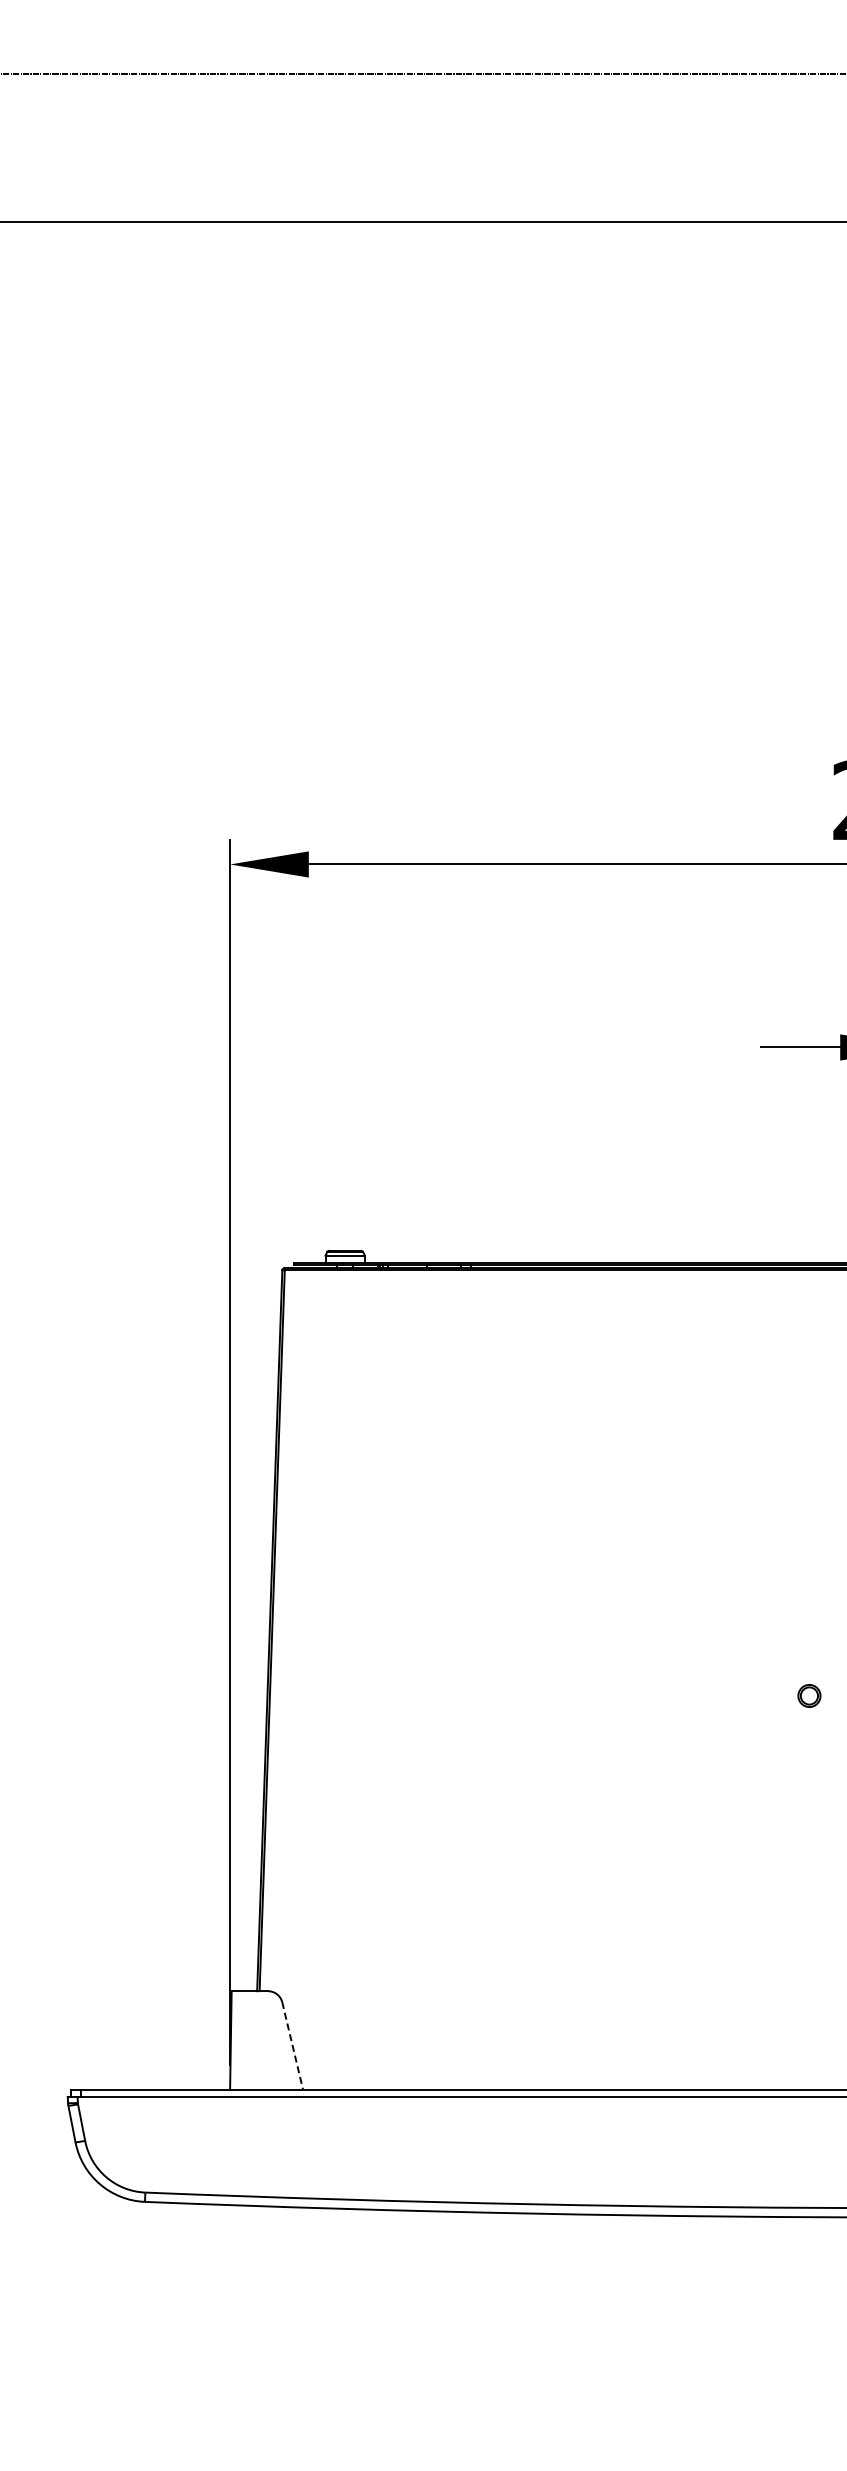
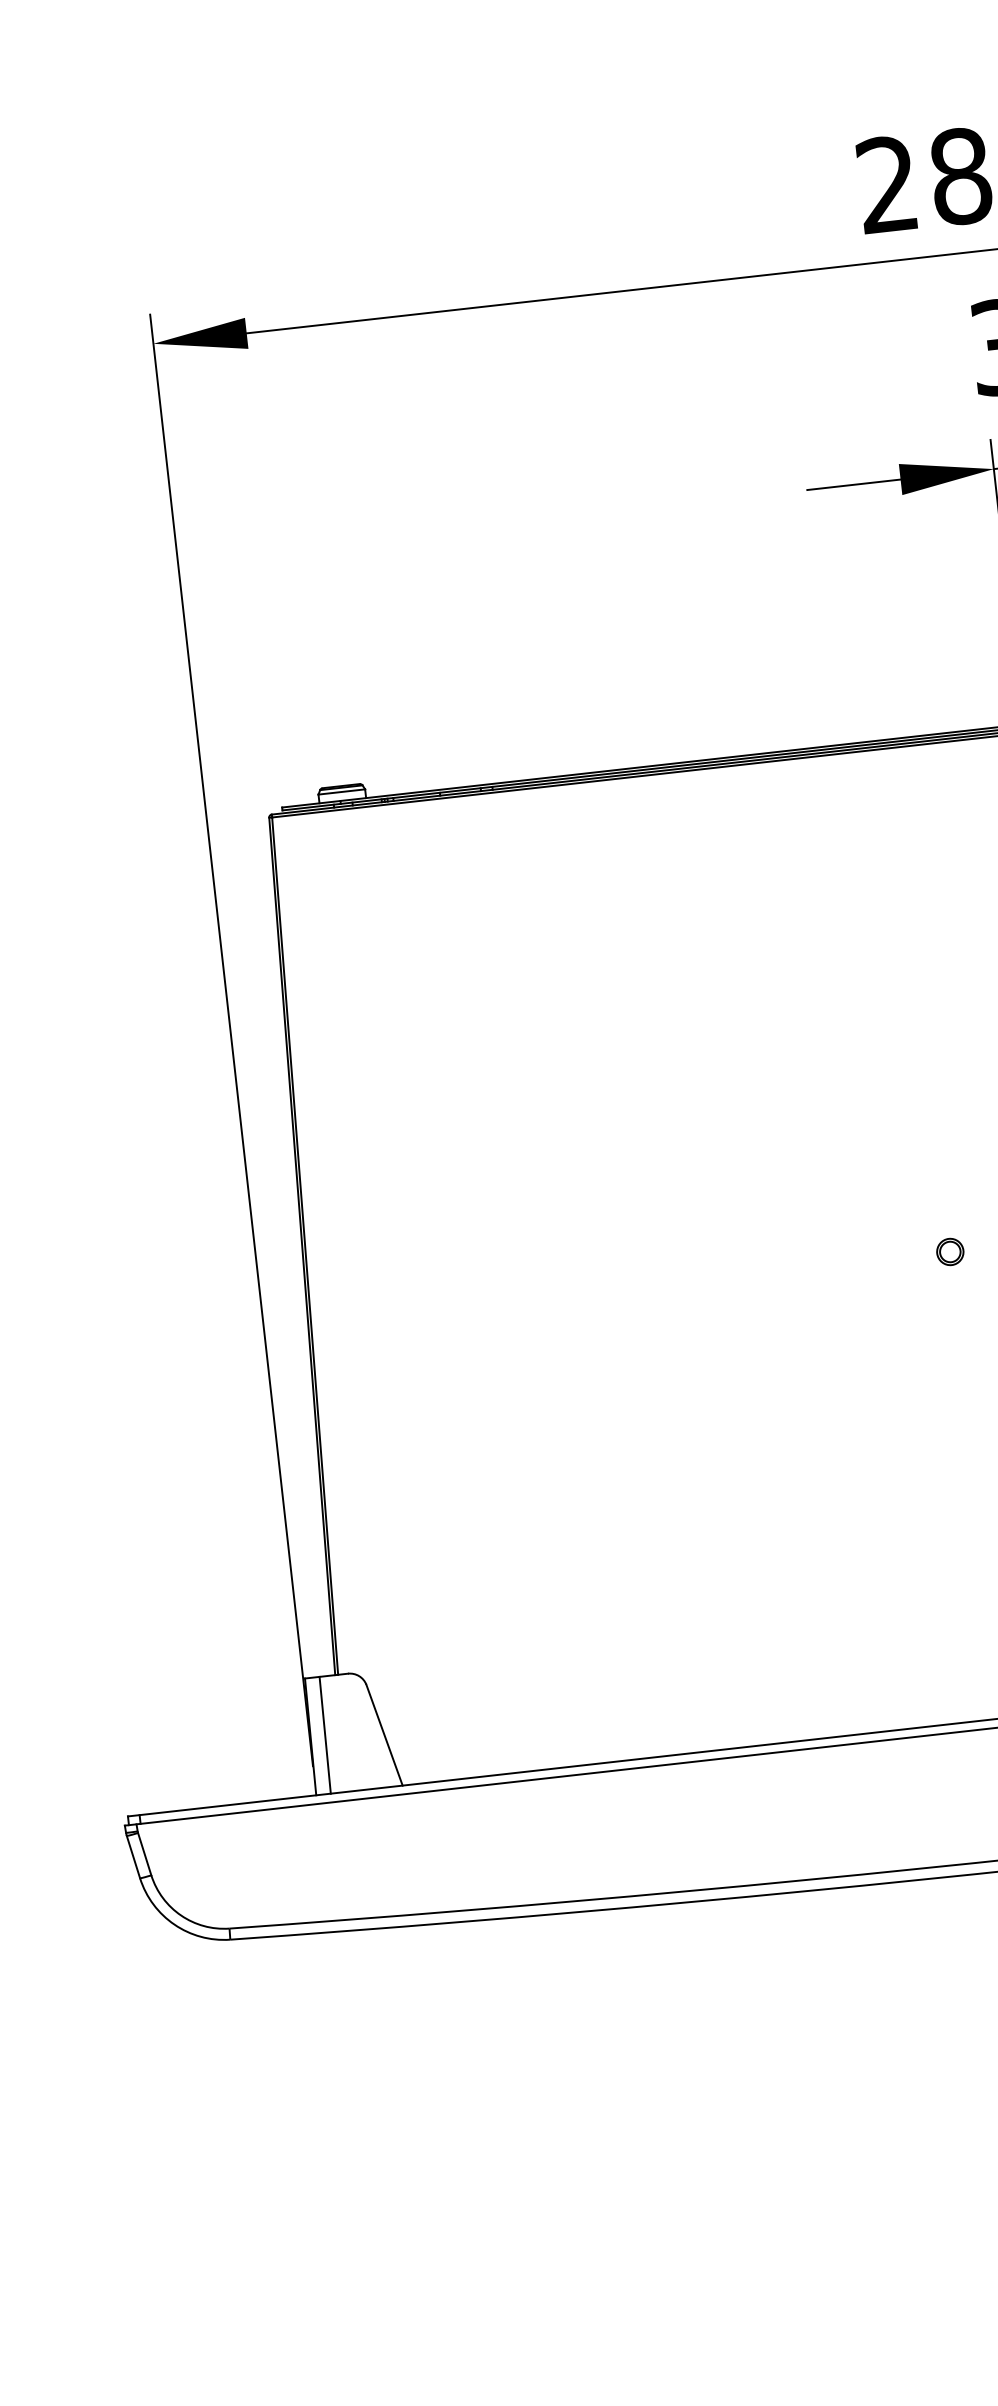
line: (242, 2040) -> (324, 1735), added
line: (292, 2045) -> (384, 1734), dashed -> solid

